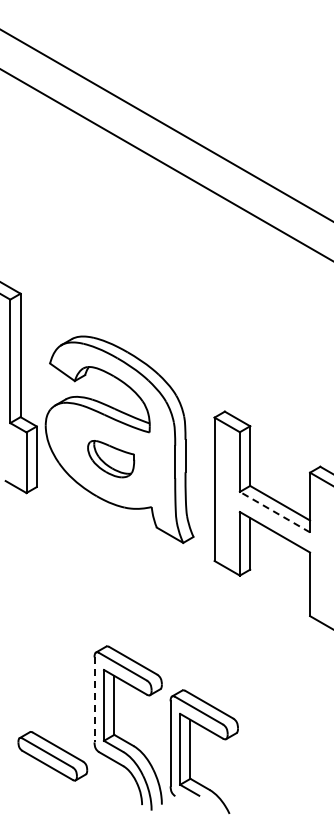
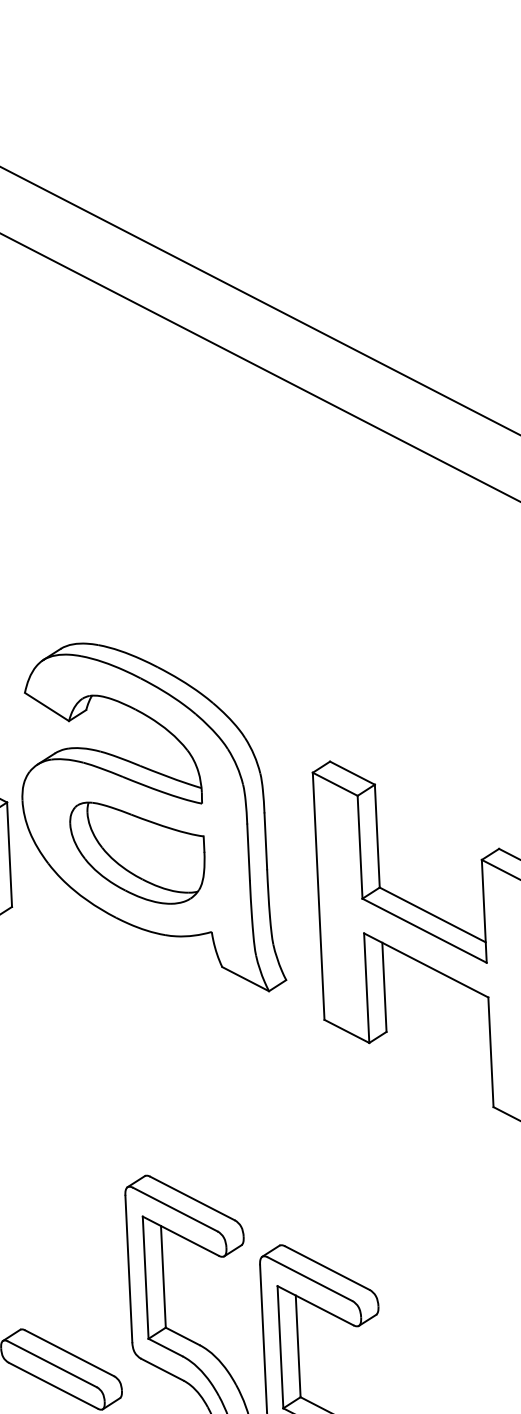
part: (110, 458) -> (136, 851), size x1.67
line: (274, 512) -> (423, 931), dashed -> solid
line: (94, 699) -> (128, 1268), dashed -> solid

